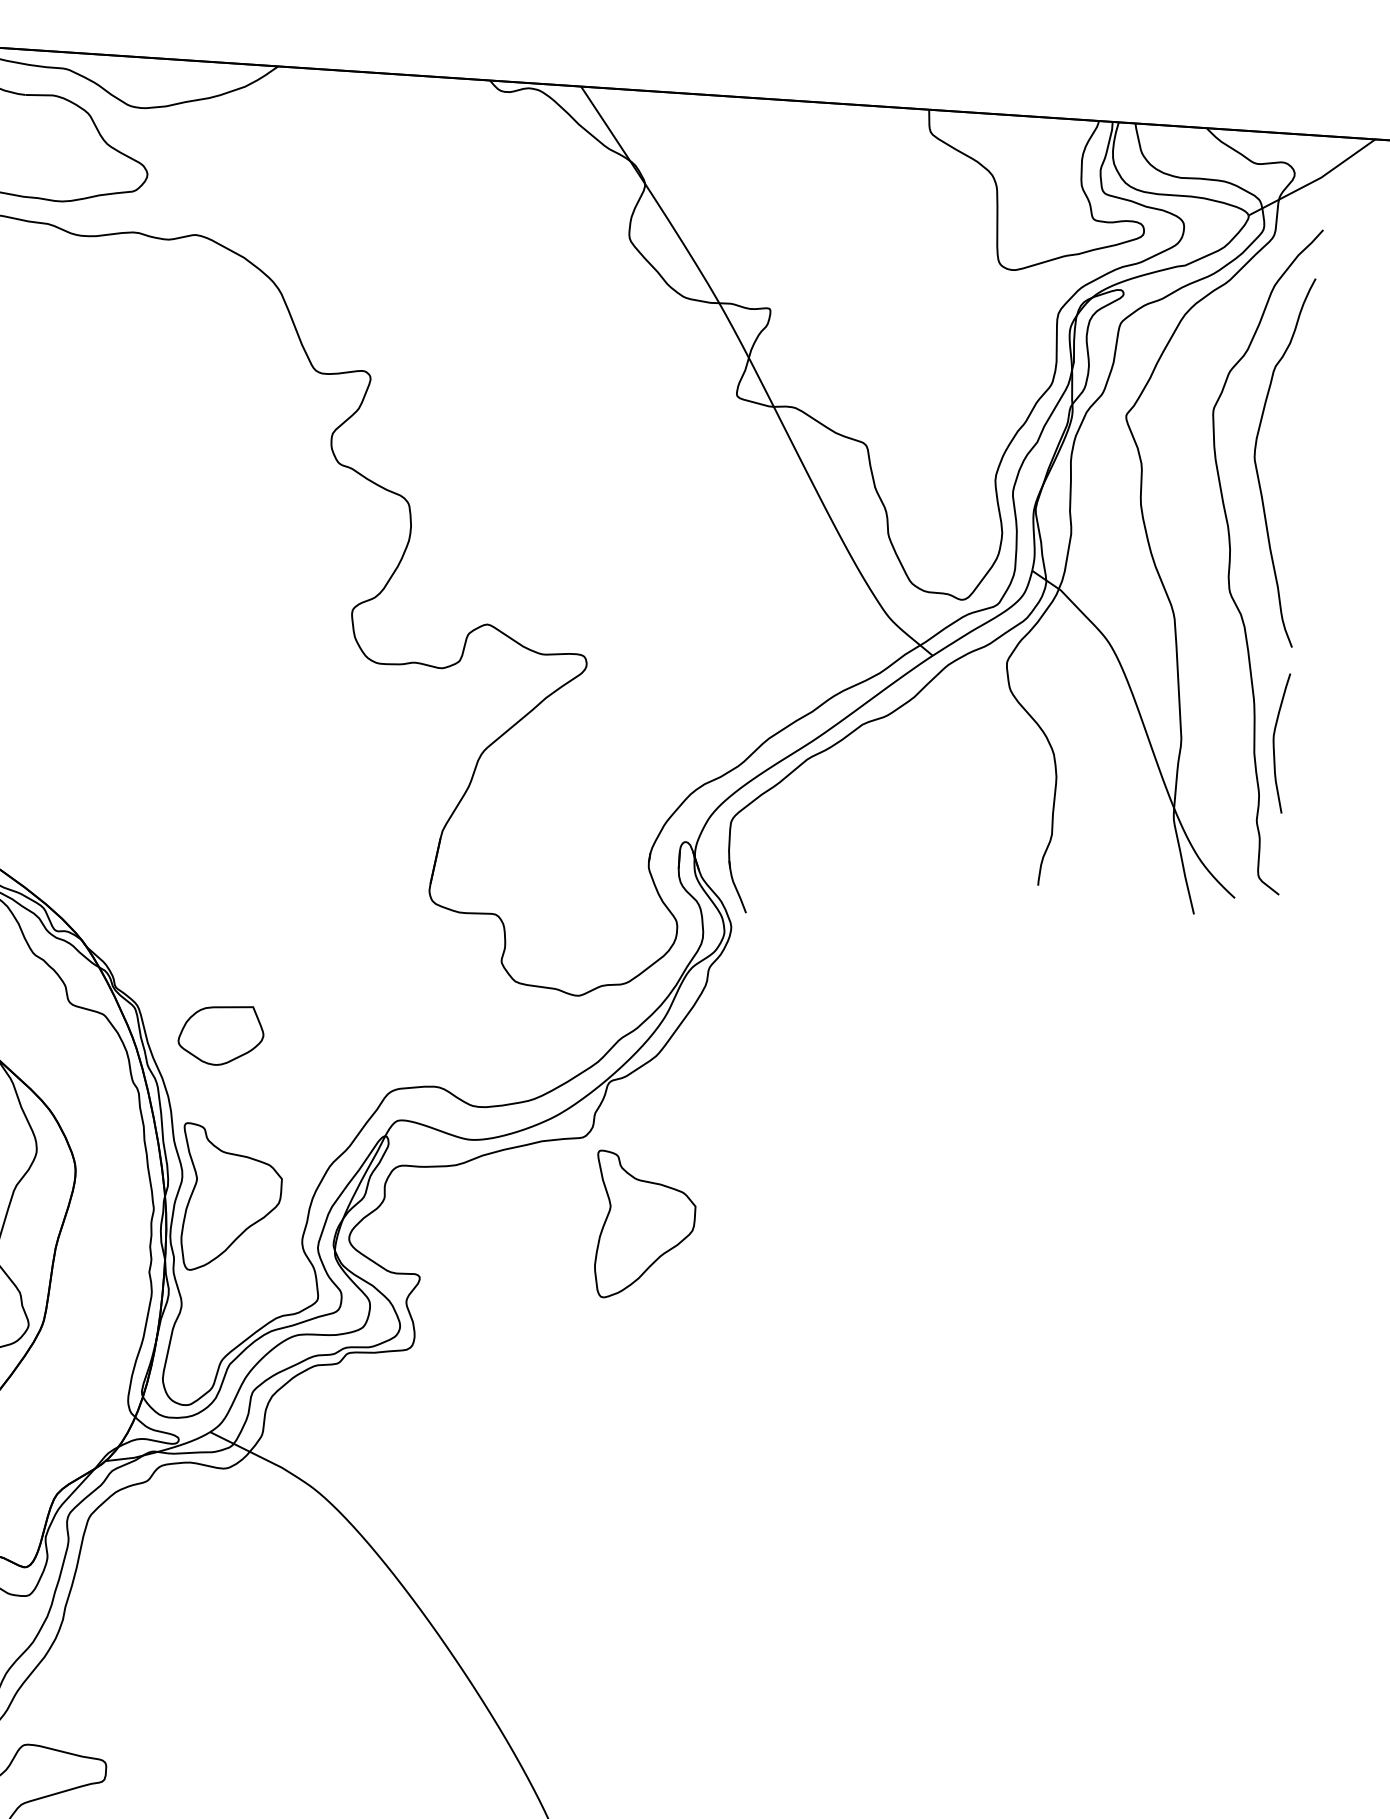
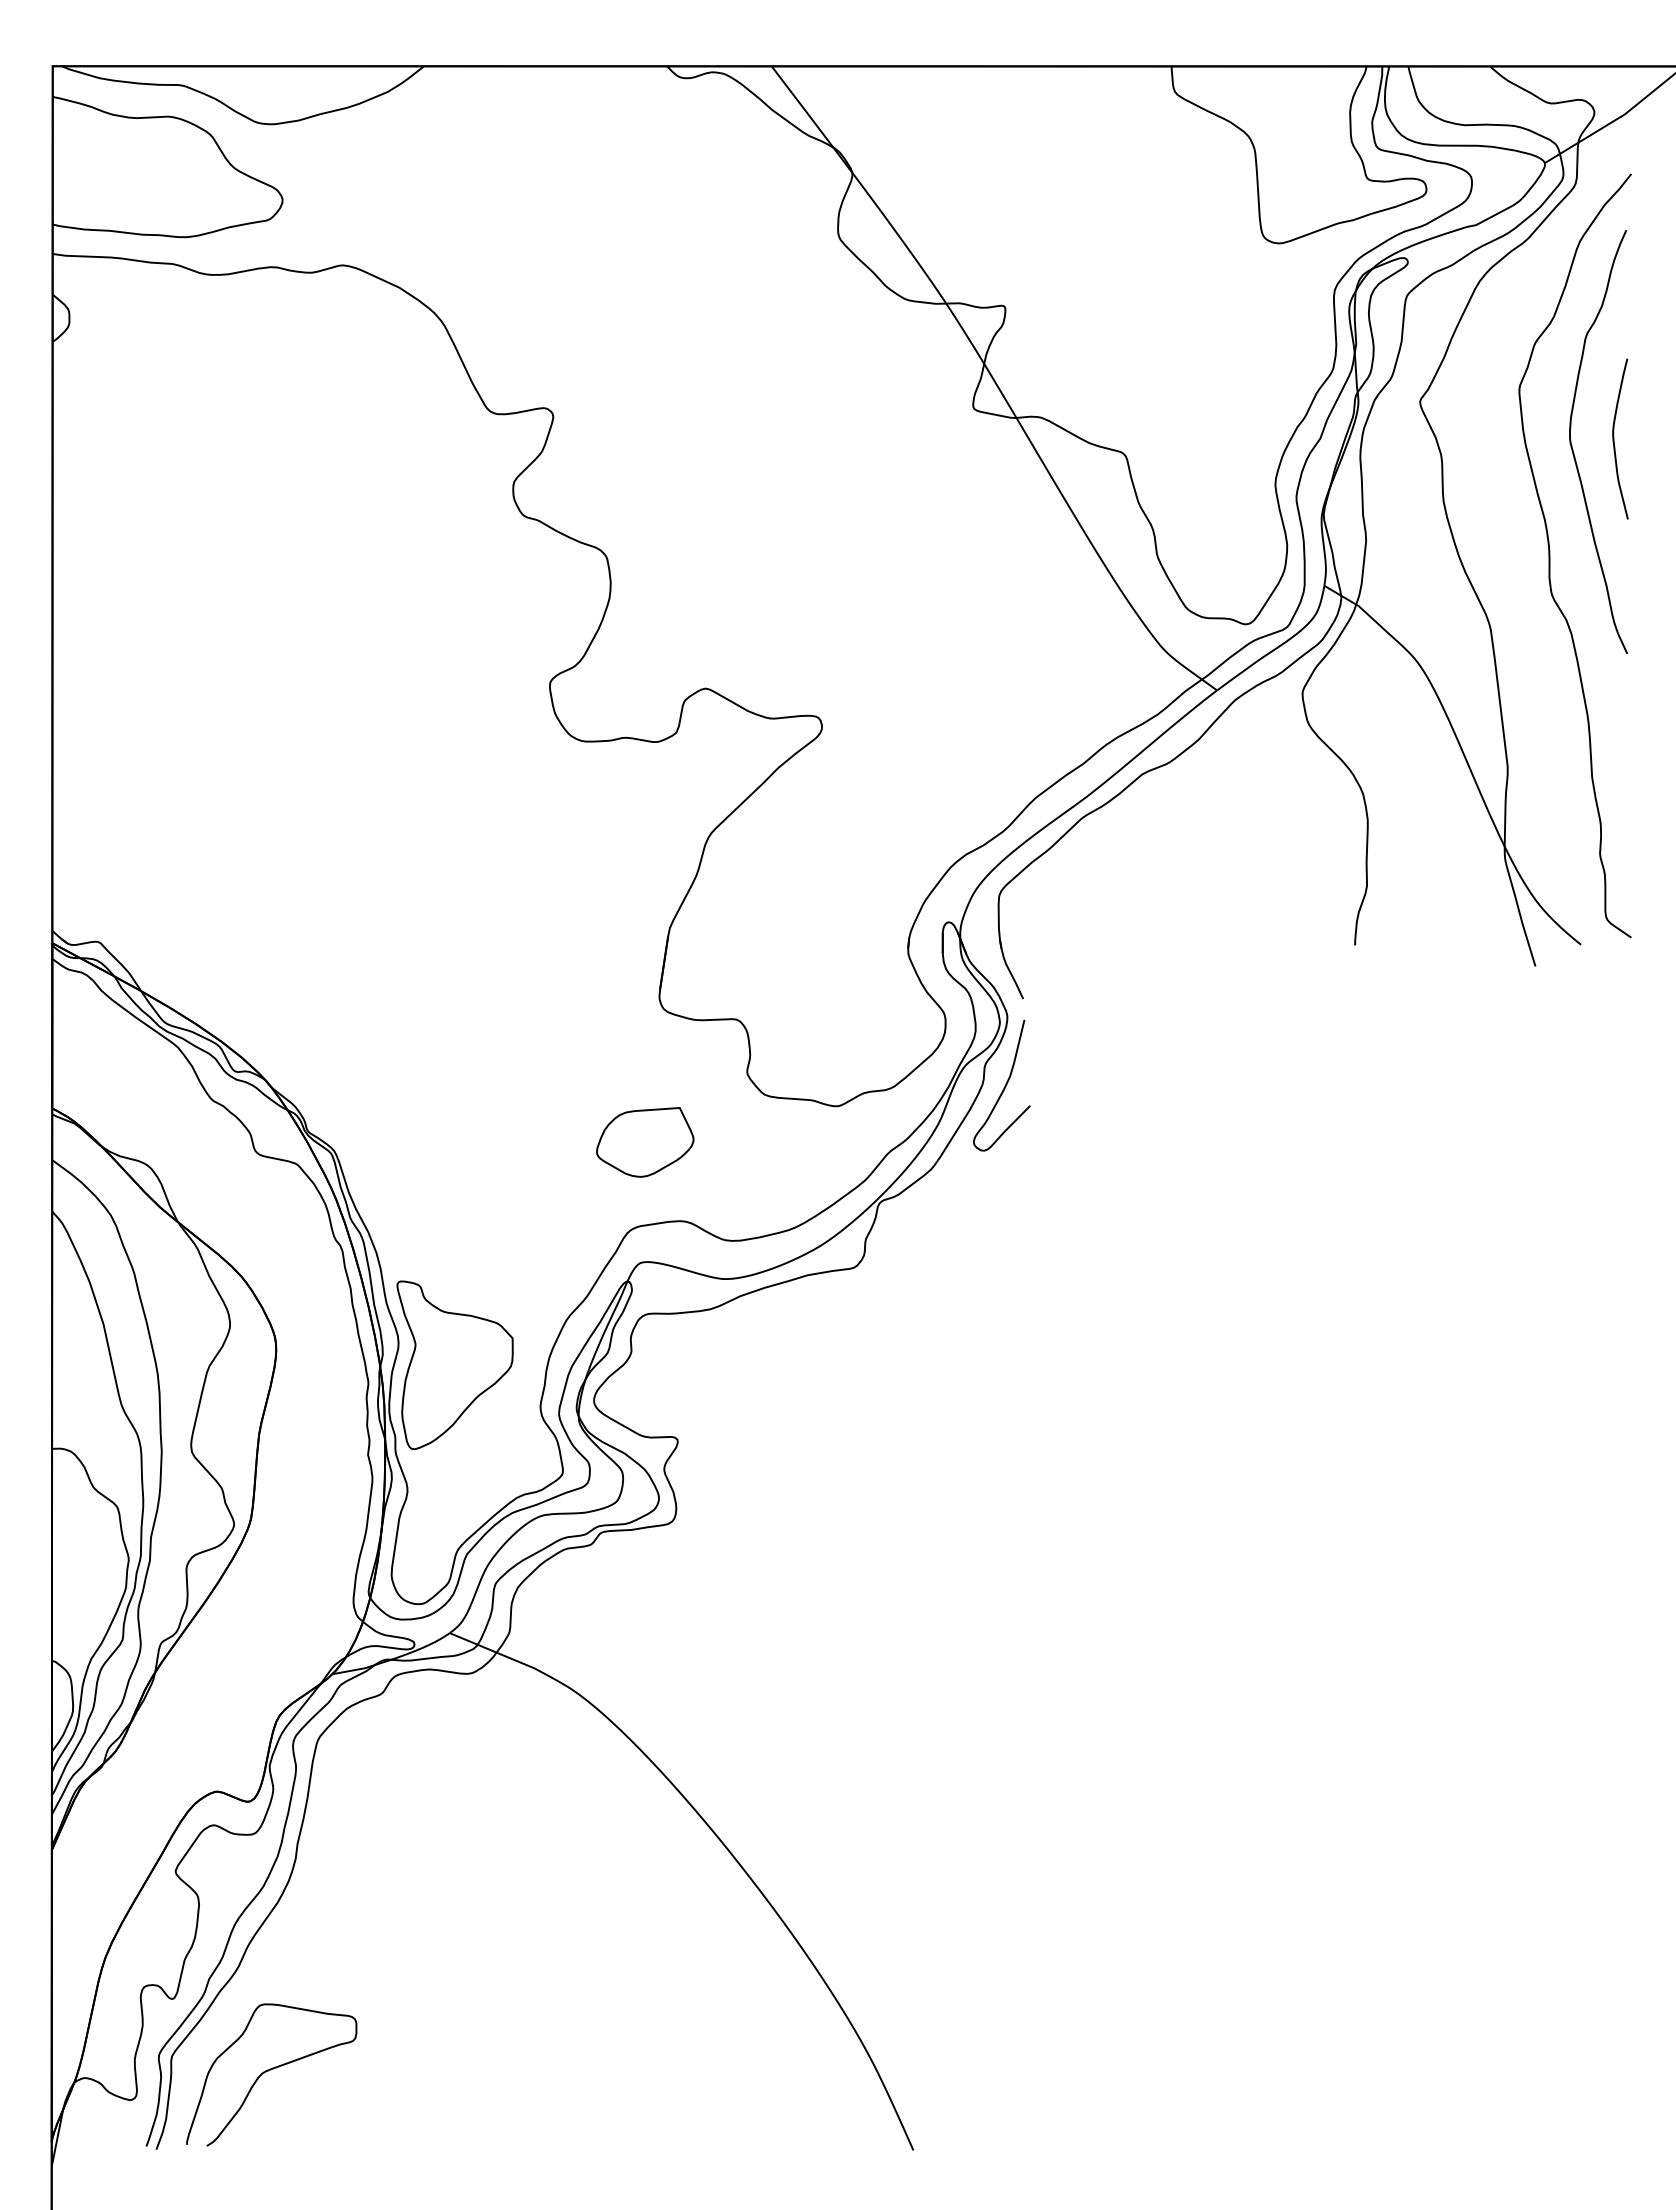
curve: (1274, 742) -> (1614, 438), moved
curve: (723, 989) -> (1003, 1087), added
part: (221, 1035) -> (645, 1142), moved
part: (643, 1226) -> (929, 1365), removed

